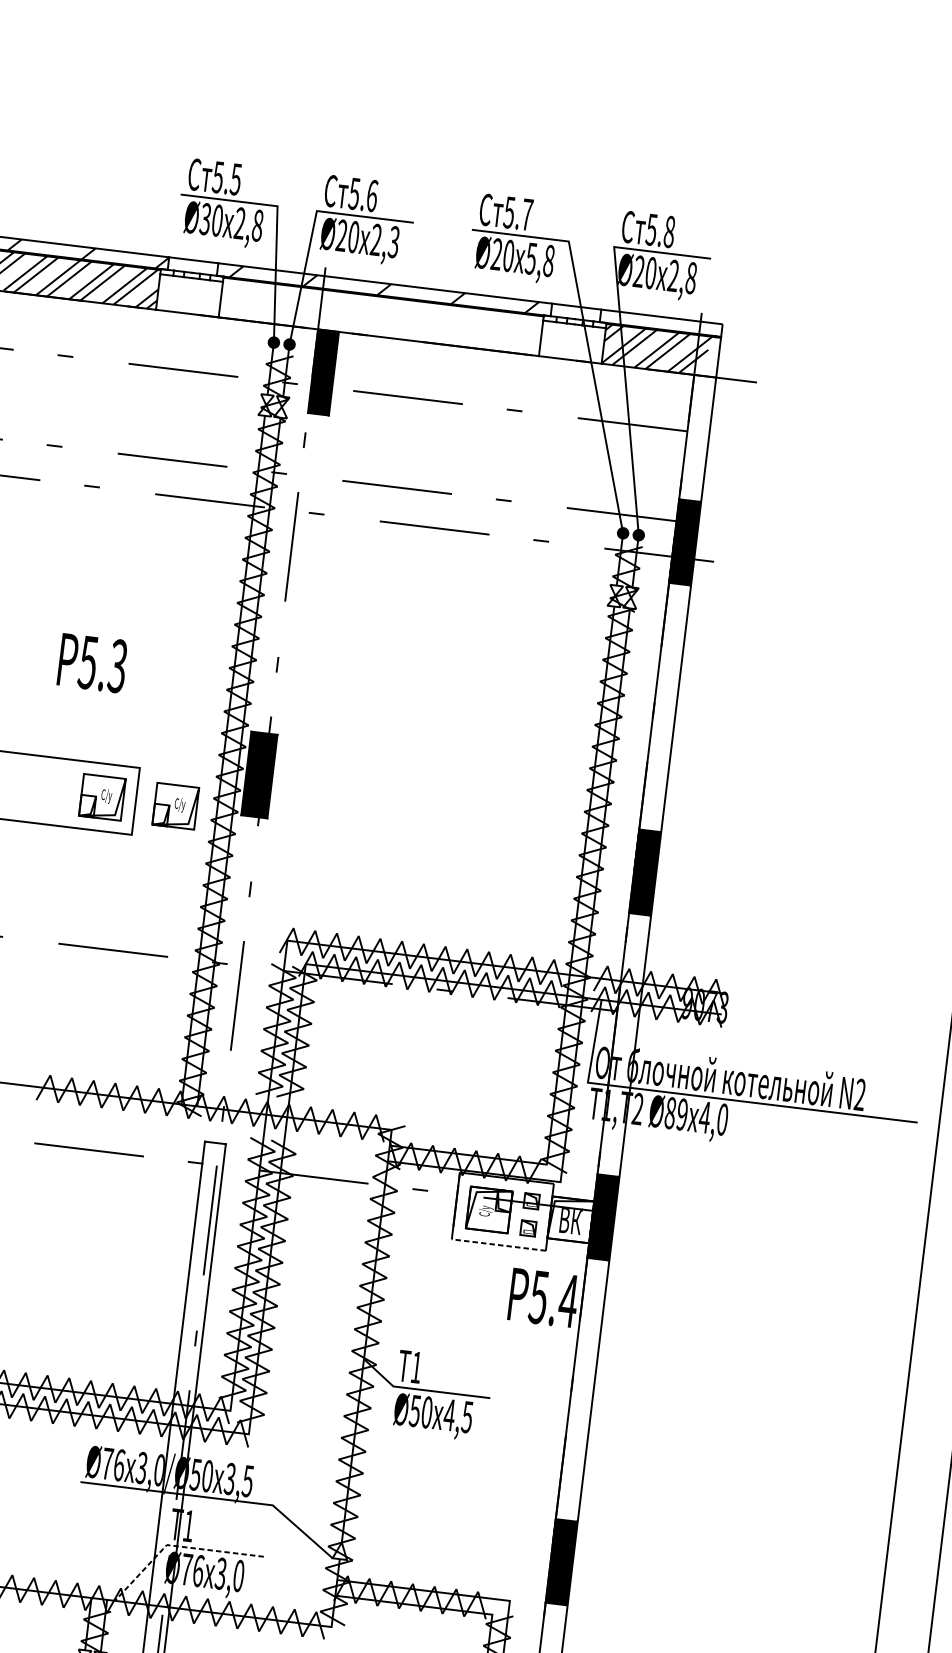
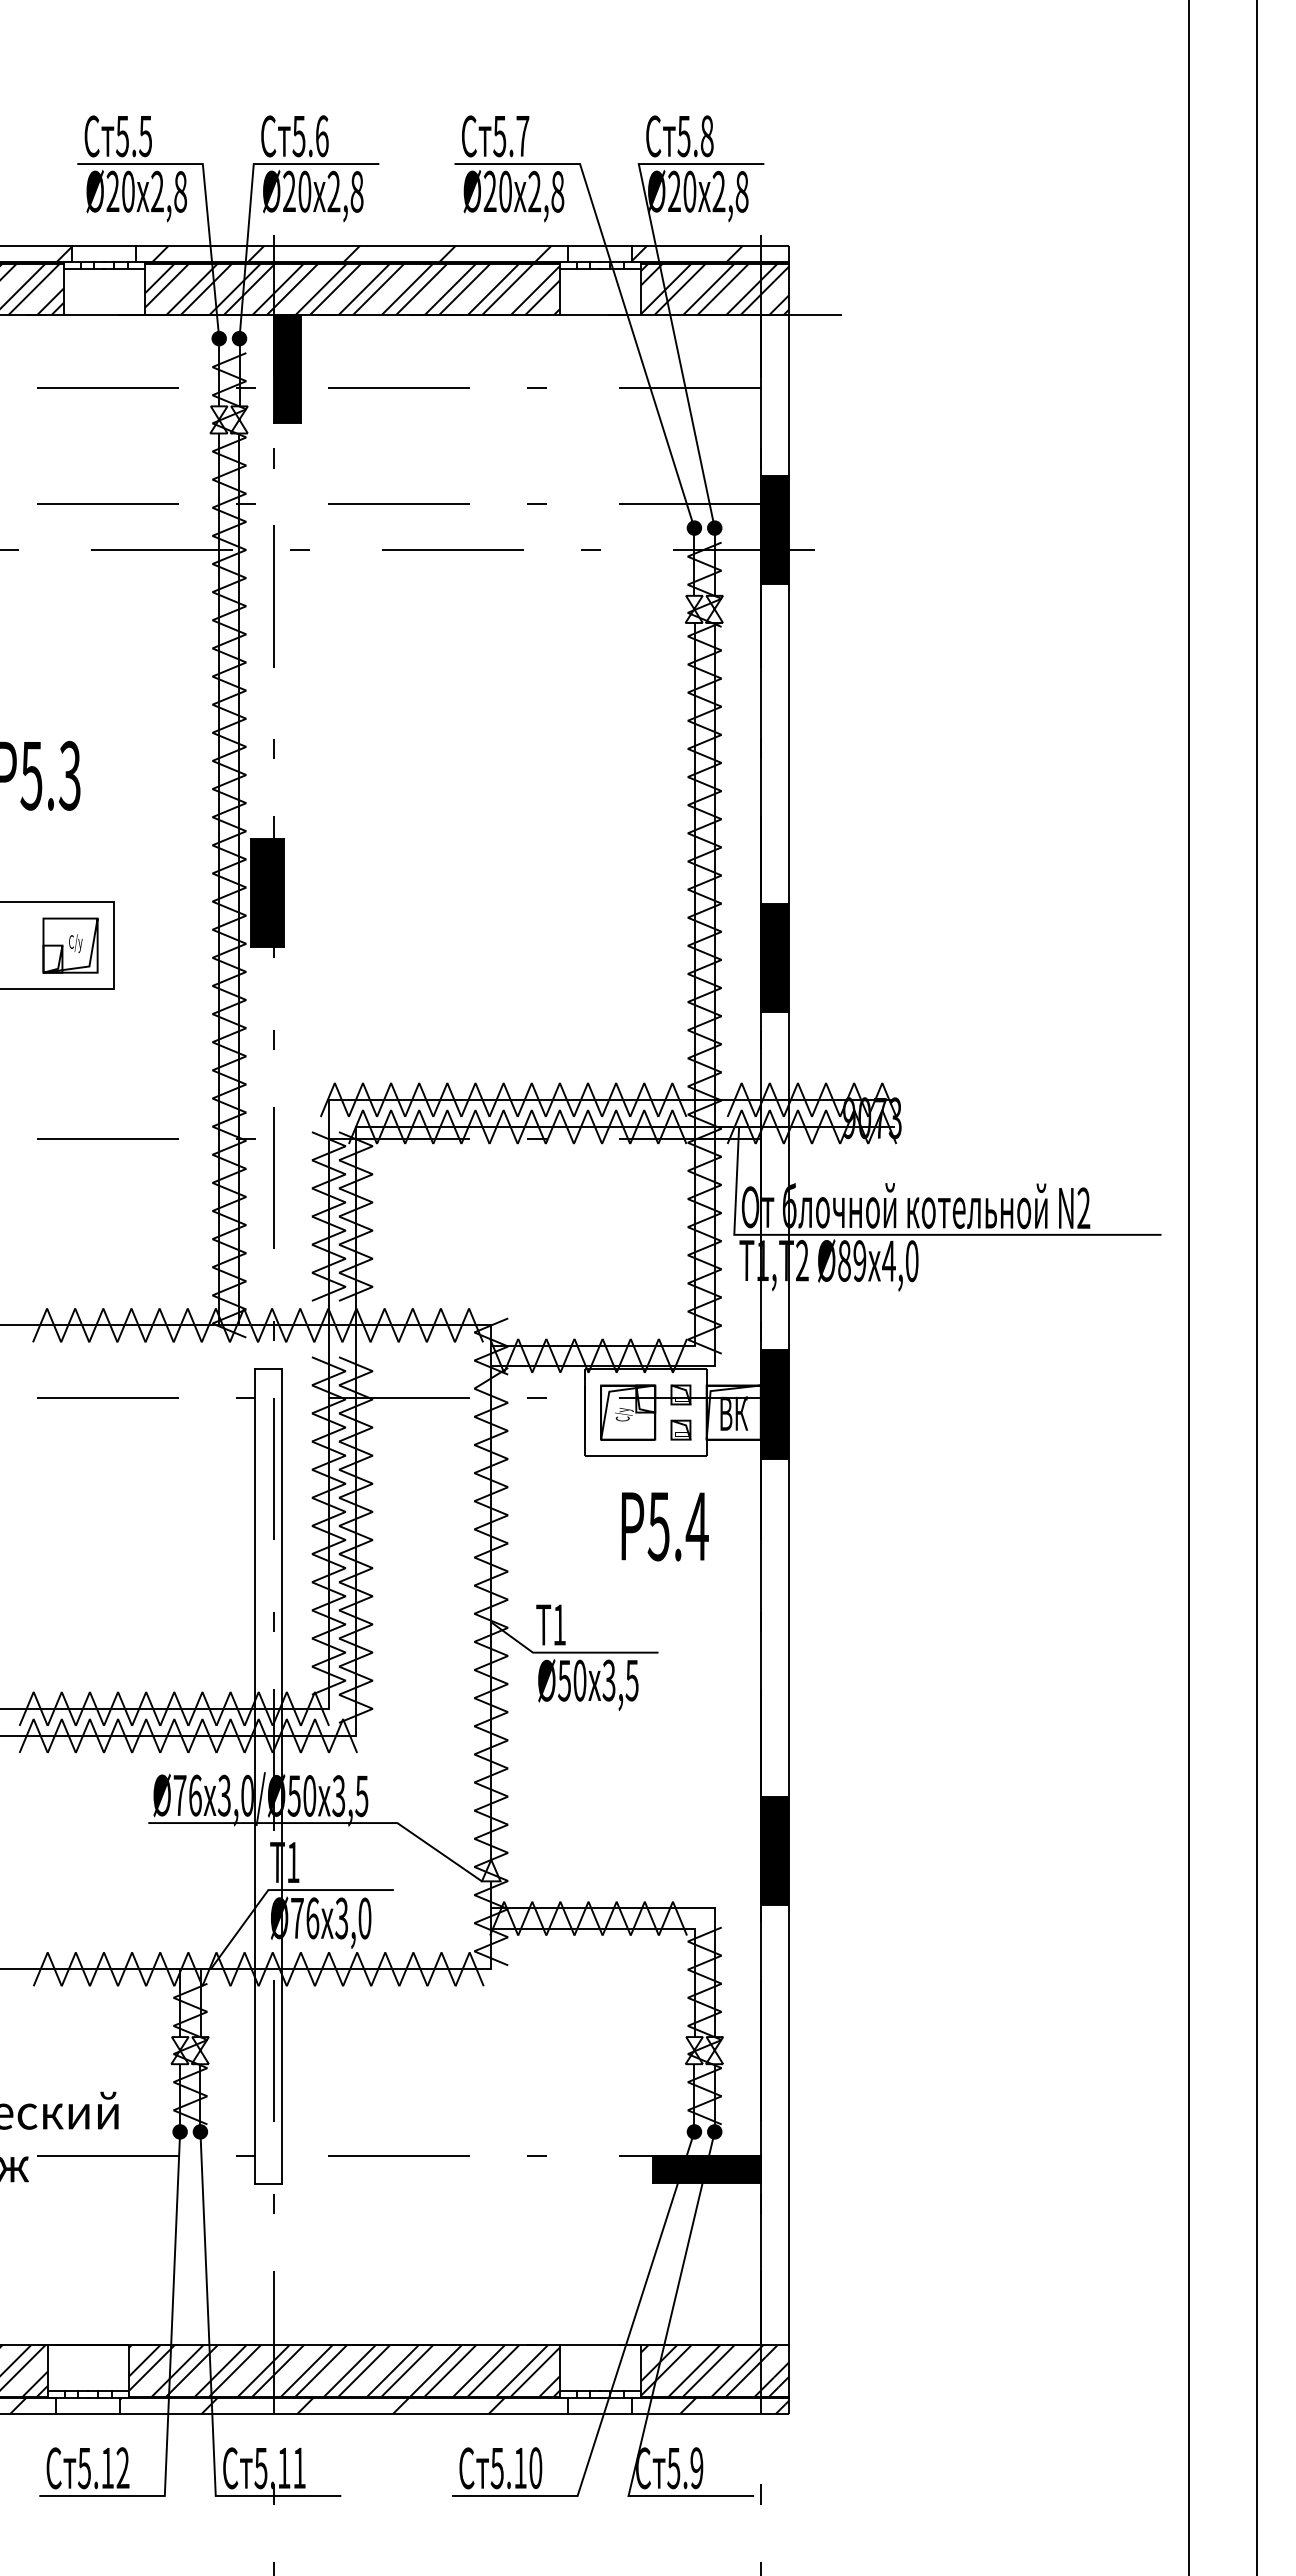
text: (205, 219) -> (112, 191), Ø30 -> Ø20
text: (393, 241) -> (356, 191), 2,3 -> 2,8
text: (531, 258) -> (534, 191), 5,8 -> 2,8
hatch: (380, 316) -> (351, 288), added
hatch: (643, 320) -> (687, 253), added
hatch: (710, 357) -> (779, 290), added
part: (175, 806) -> (165, 945), removed
line: (498, 1244) -> (645, 1455), dashed -> solid
text: (543, 1297) -> (664, 1526), moved
text: (449, 1415) -> (609, 1680), 4,5 -> 3,5
line: (177, 1546) -> (281, 1890), dashed -> solid

